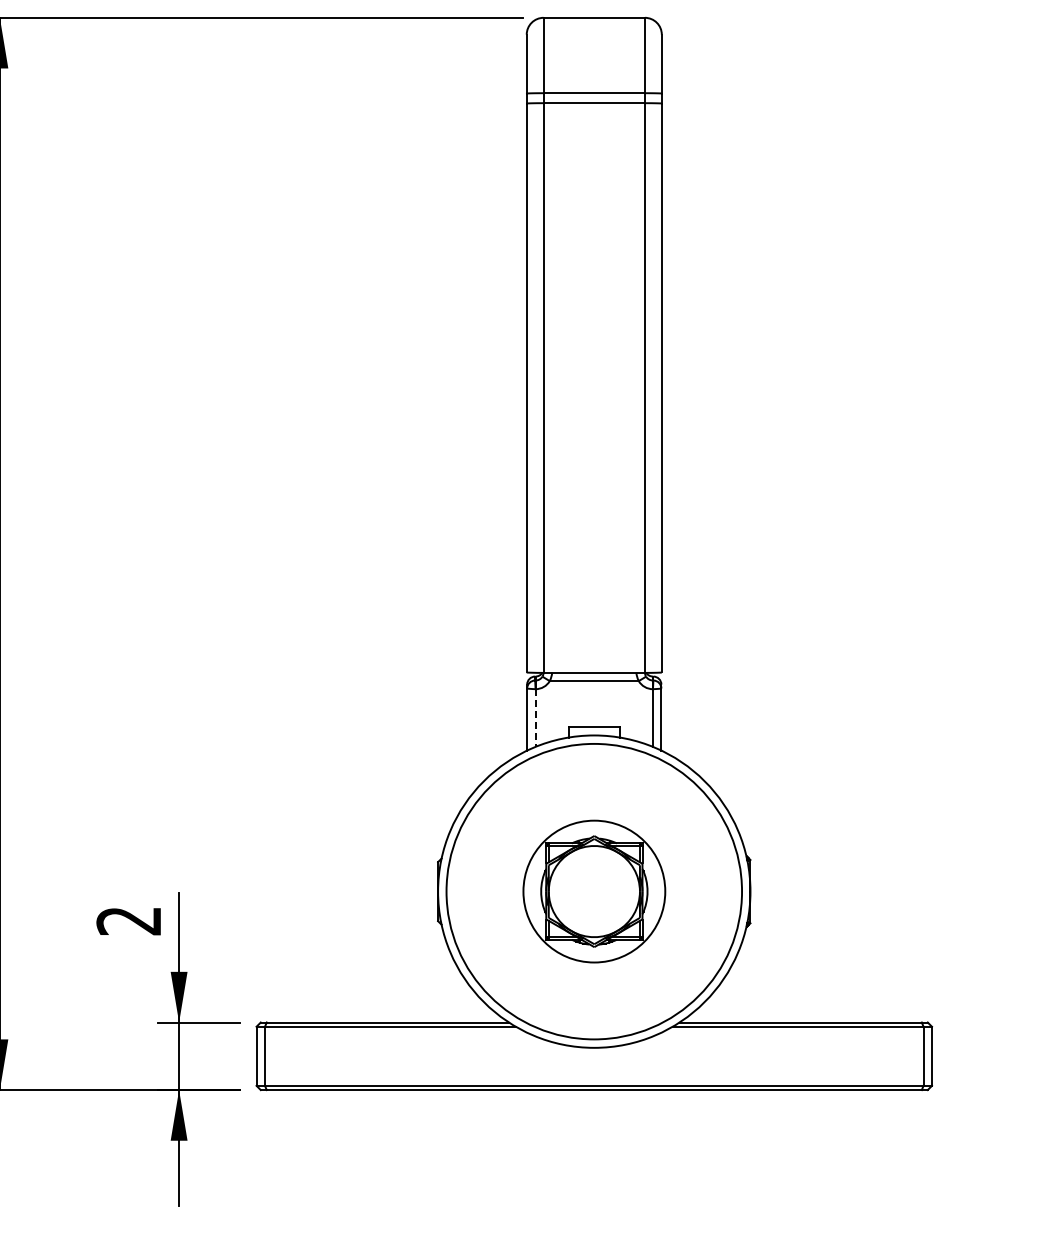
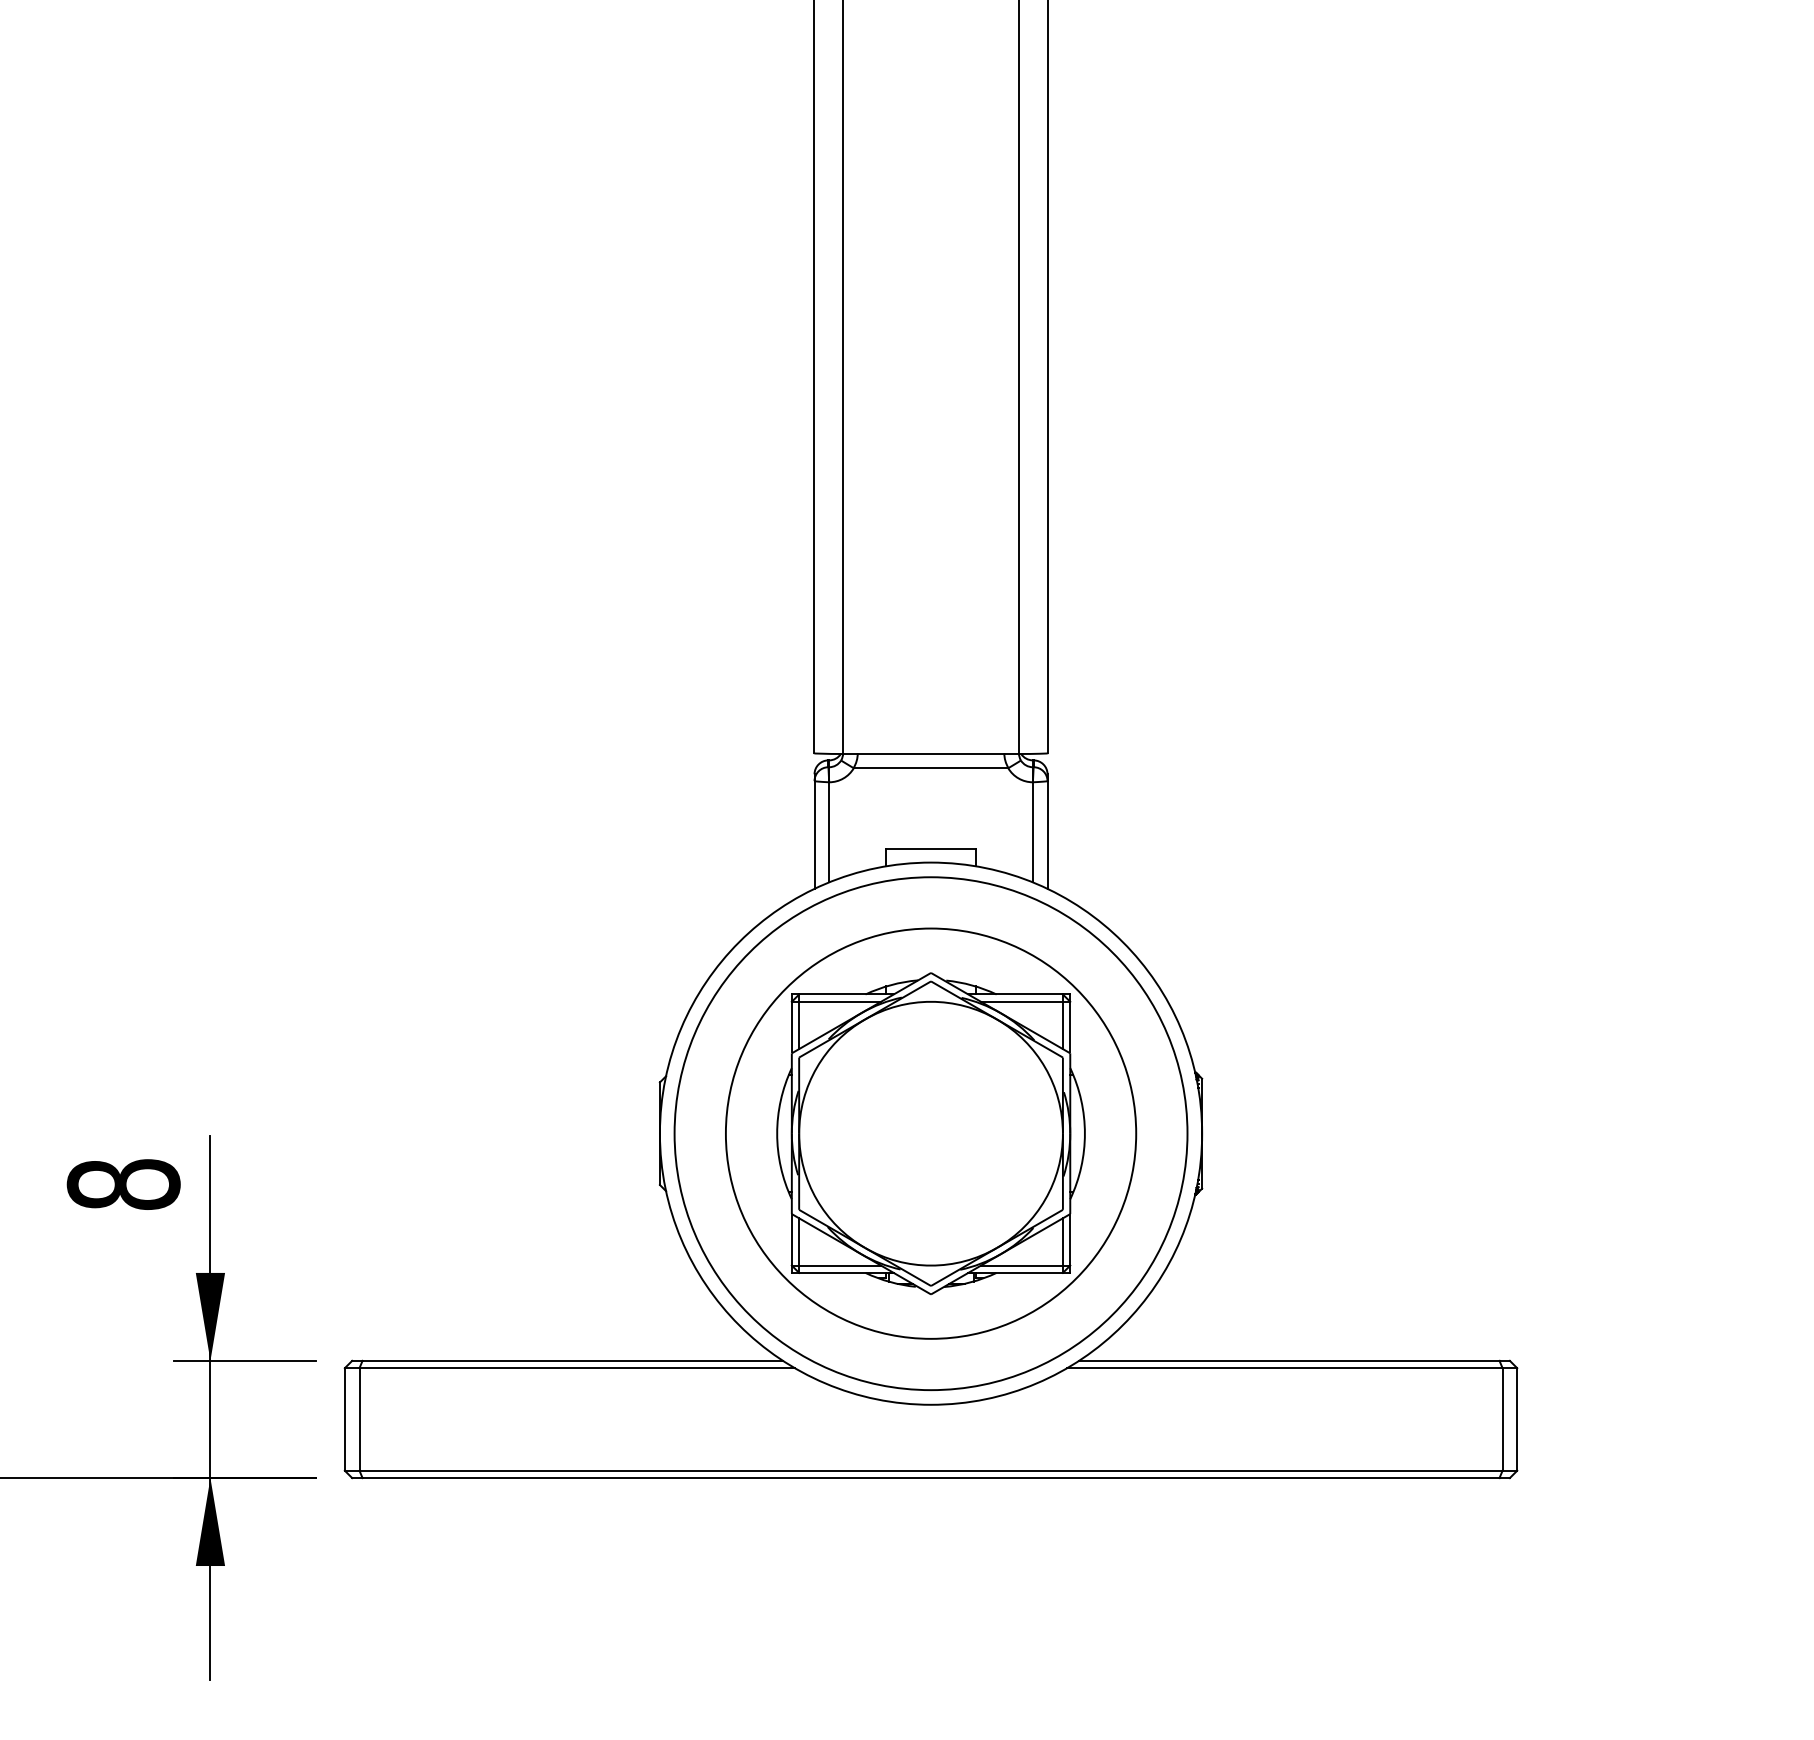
line: (535, 718) -> (829, 833), dashed -> solid
part: (594, 891) -> (931, 1133), size x1.67
text: (128, 920) -> (122, 1183), 2 -> 8

